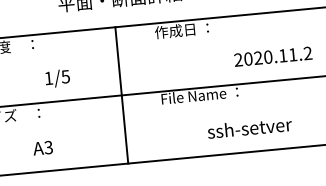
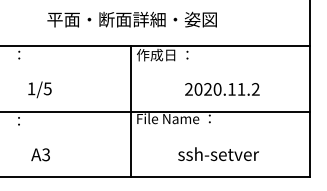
text: (273, 56) -> (222, 89), moved
line: (121, 95) -> (130, 111), moved
text: (42, 147) -> (40, 154), moved

